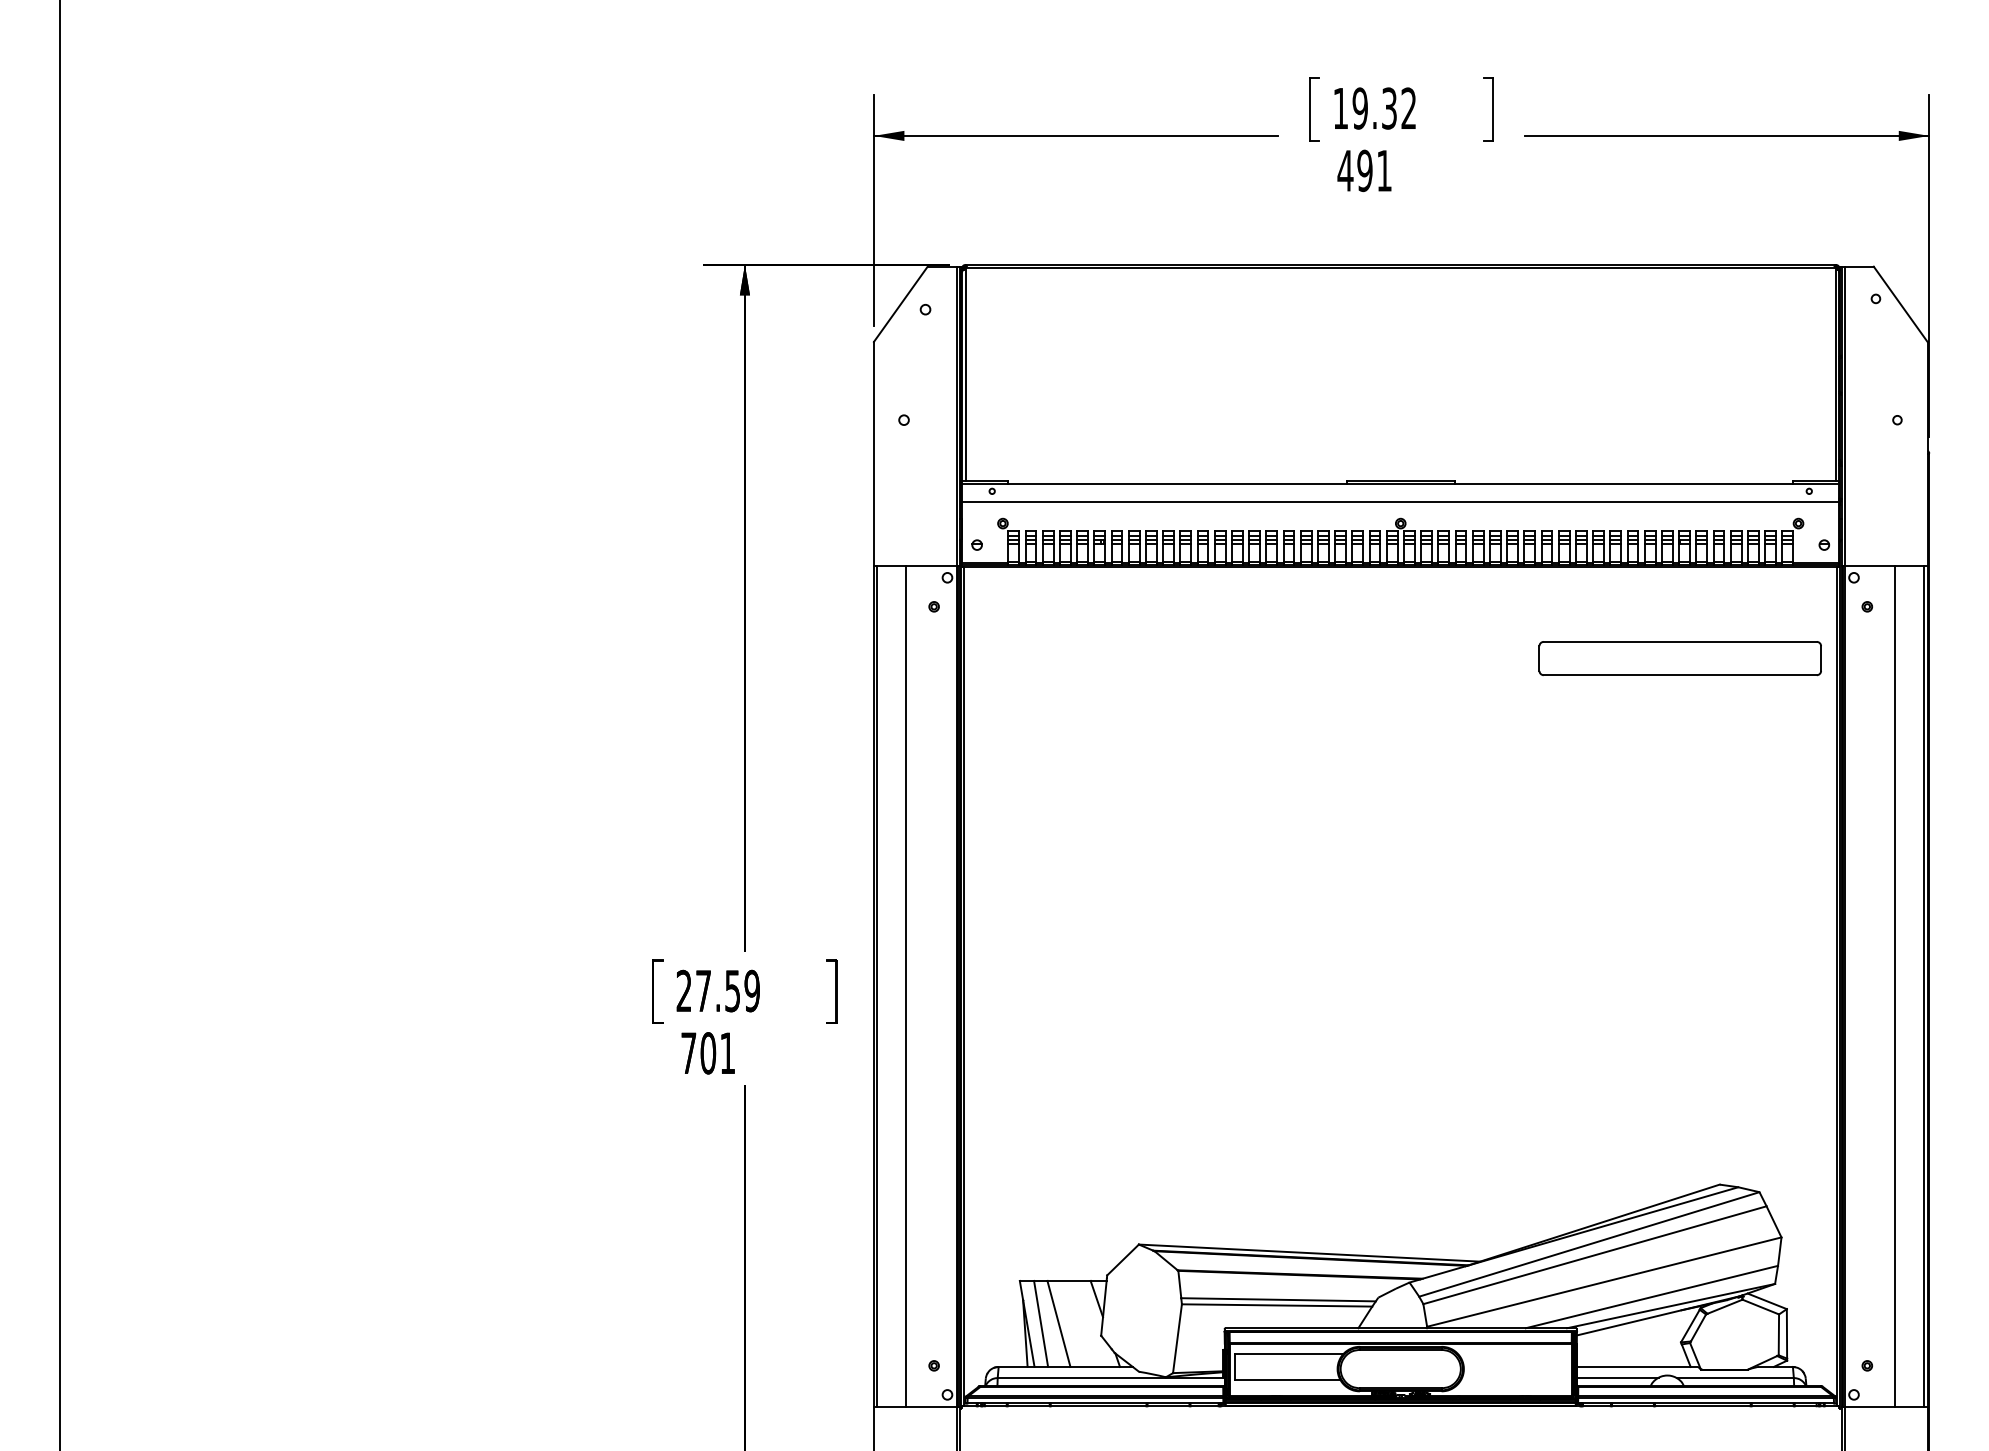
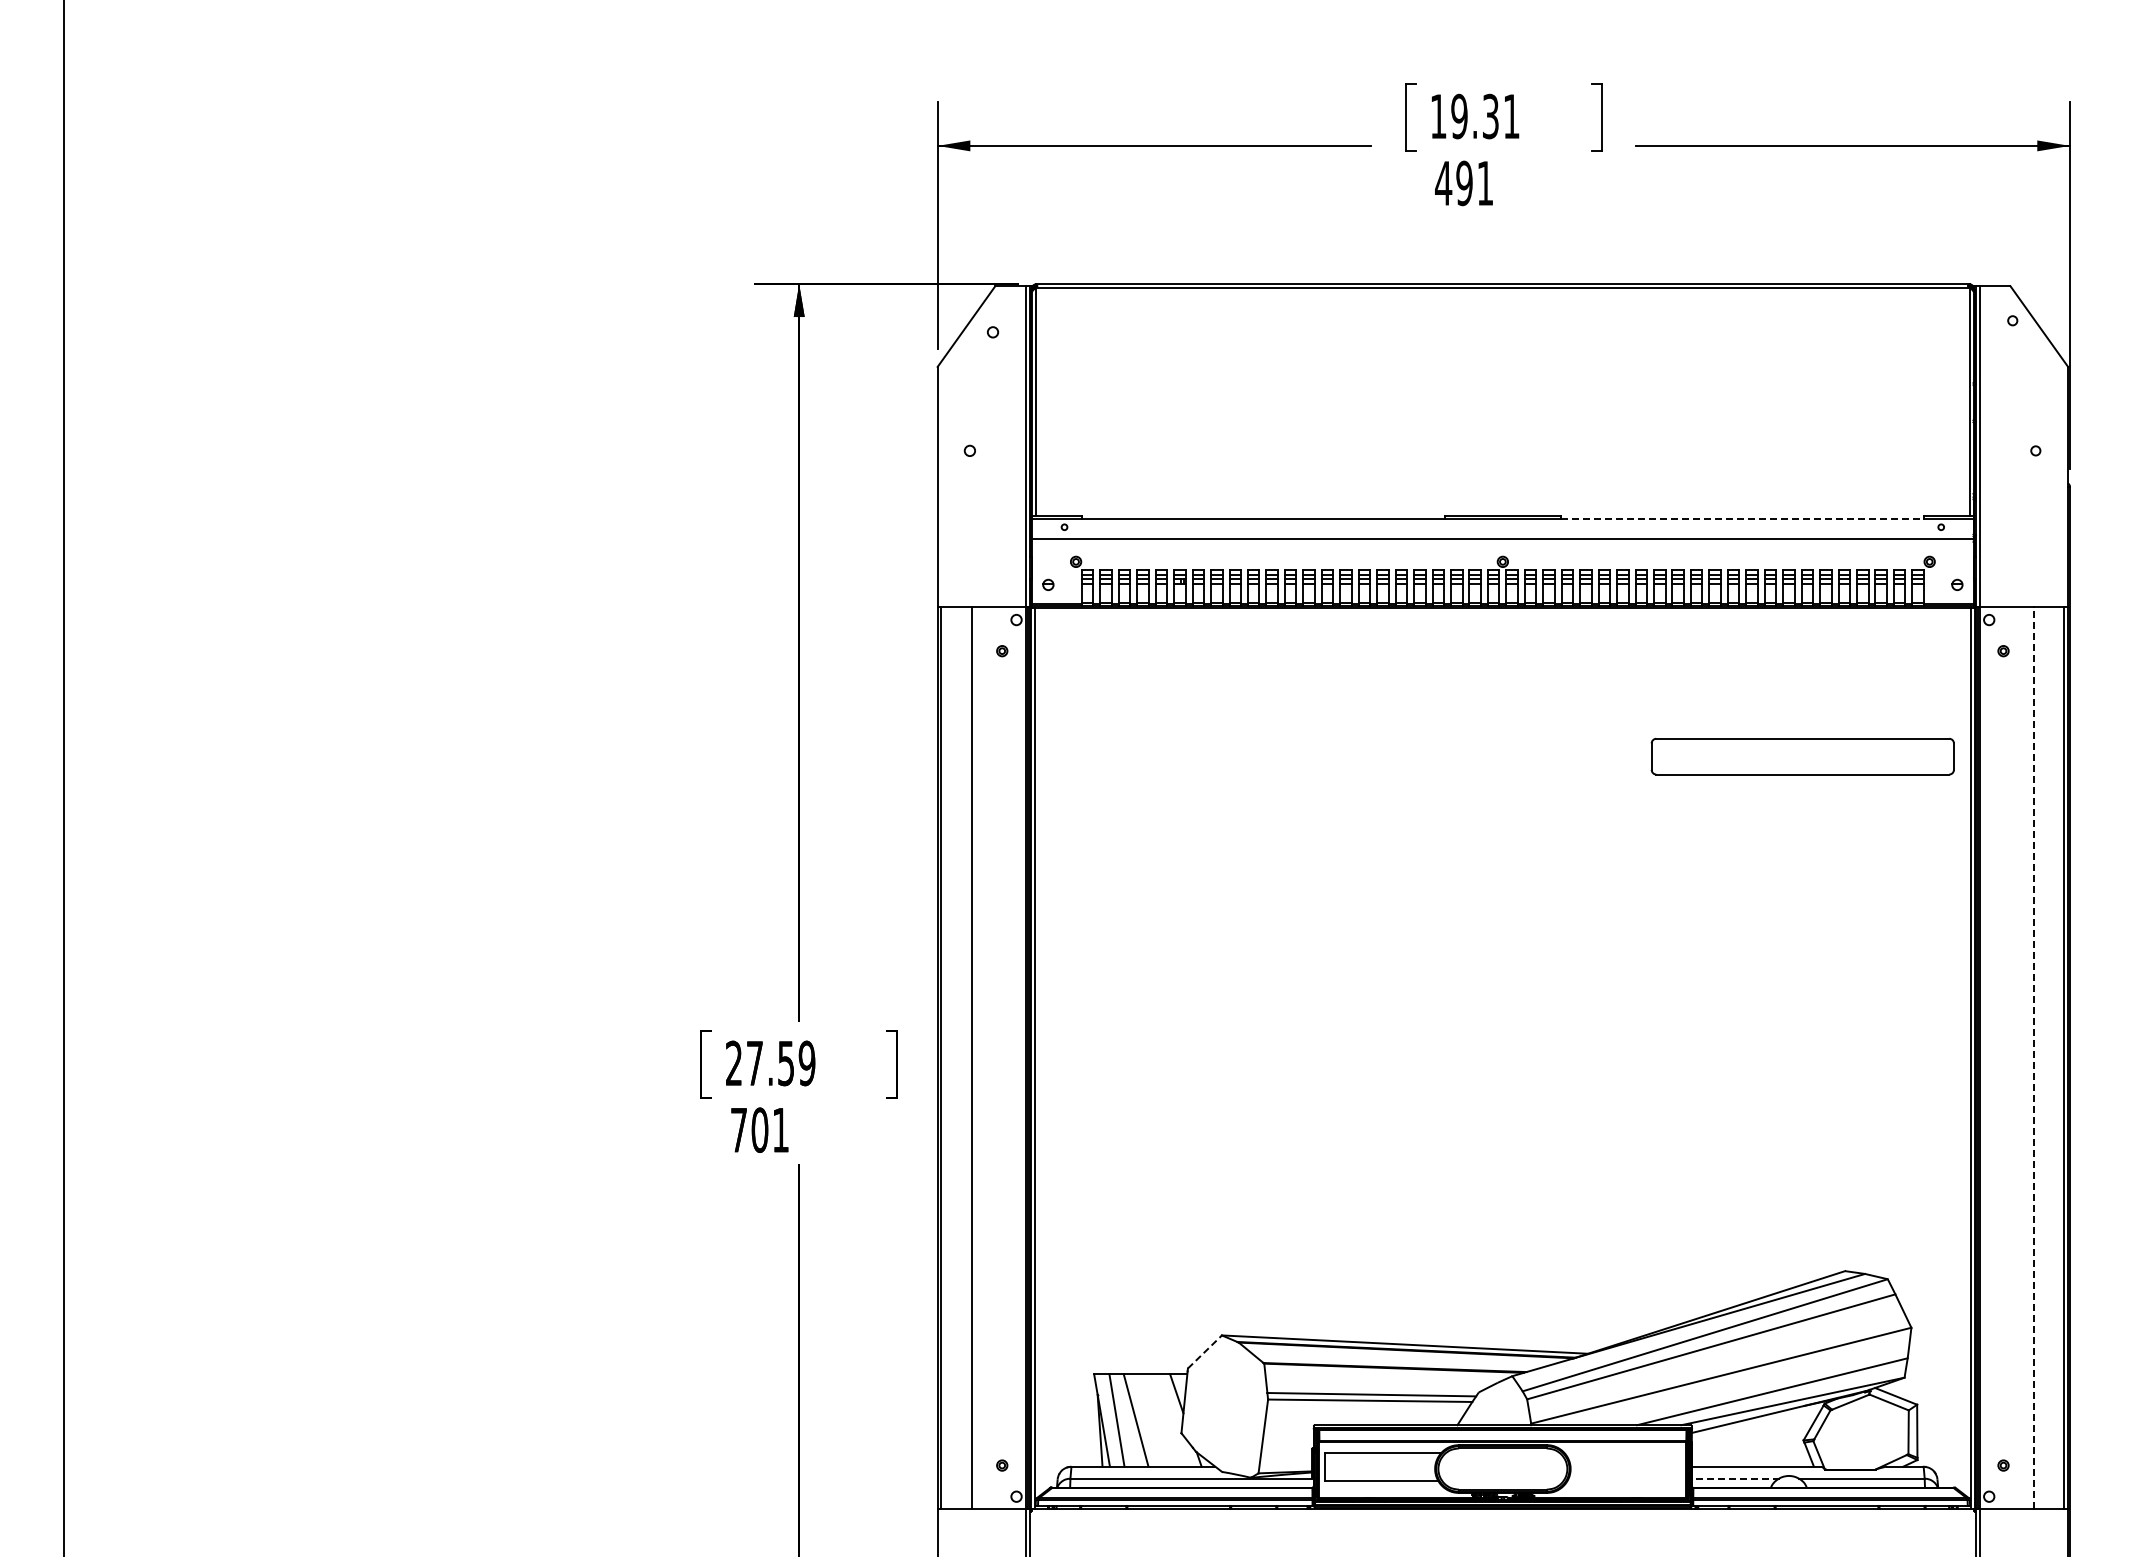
text: (1408, 107) -> (1511, 115), 19.32 -> 19.31
line: (1624, 484) -> (1742, 519), solid -> dashed
part: (1679, 658) -> (1802, 756), moved
line: (1895, 985) -> (2033, 1057), solid -> dashed
line: (1122, 1259) -> (1204, 1351), solid -> dashed
line: (1617, 1377) -> (1735, 1478), solid -> dashed

